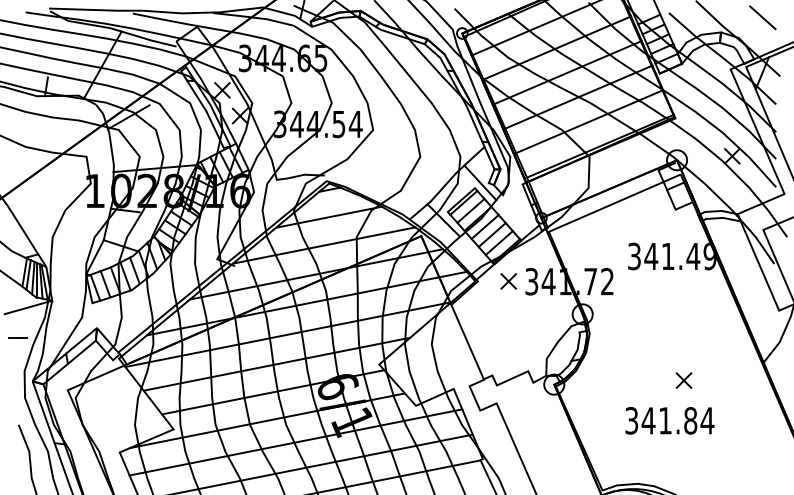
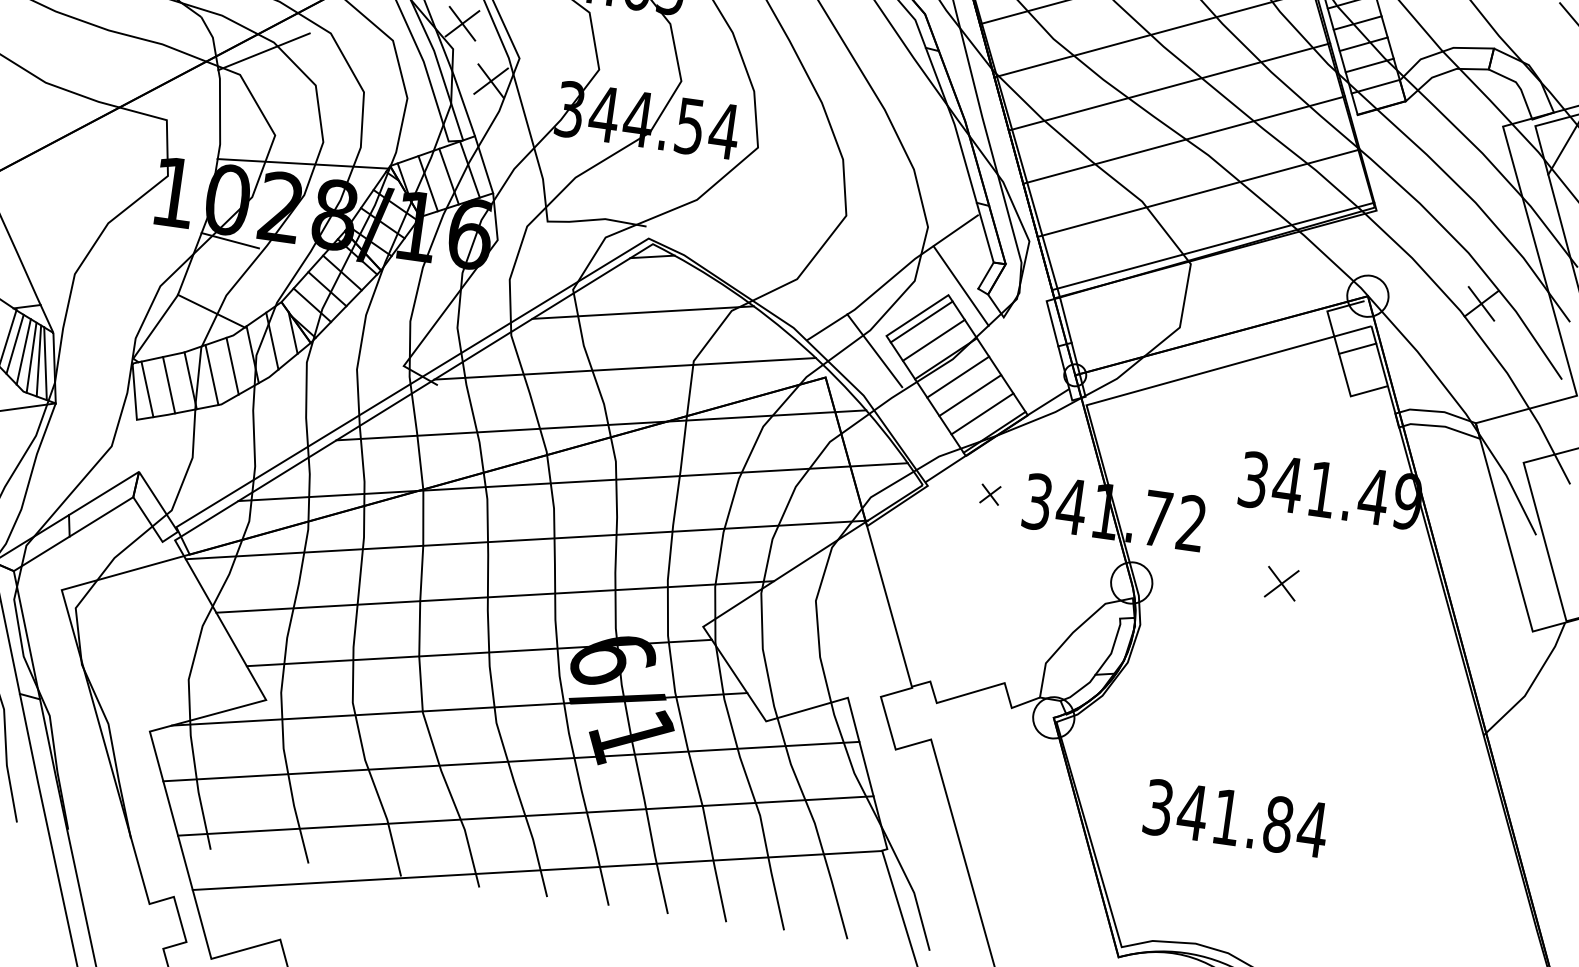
part: (508, 281) -> (990, 494), size x0.6
part: (683, 380) -> (1280, 583), moved
text: (669, 420) -> (1235, 817), moved

